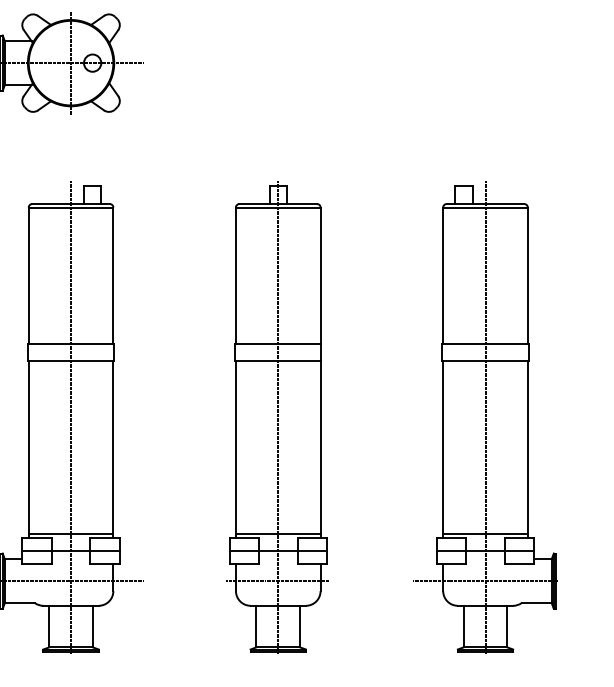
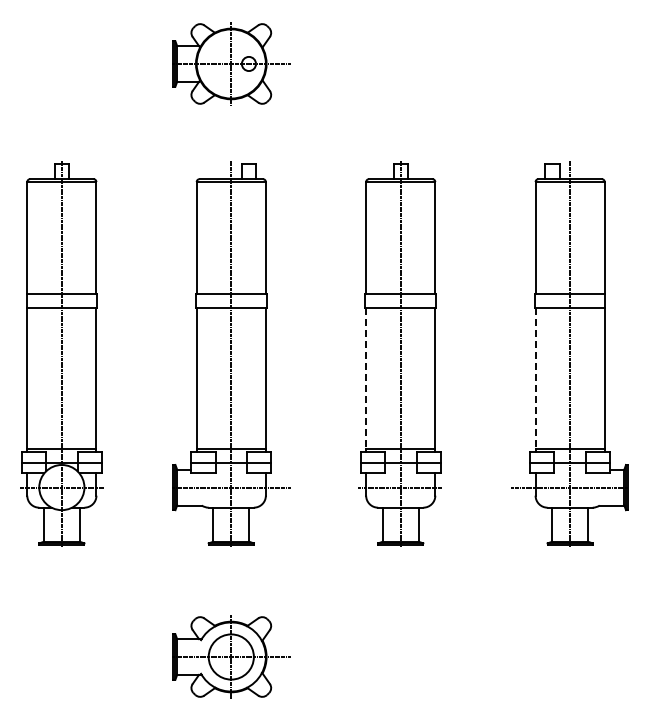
line: (236, 447) -> (366, 378), solid -> dashed
line: (443, 447) -> (535, 378), solid -> dashed

